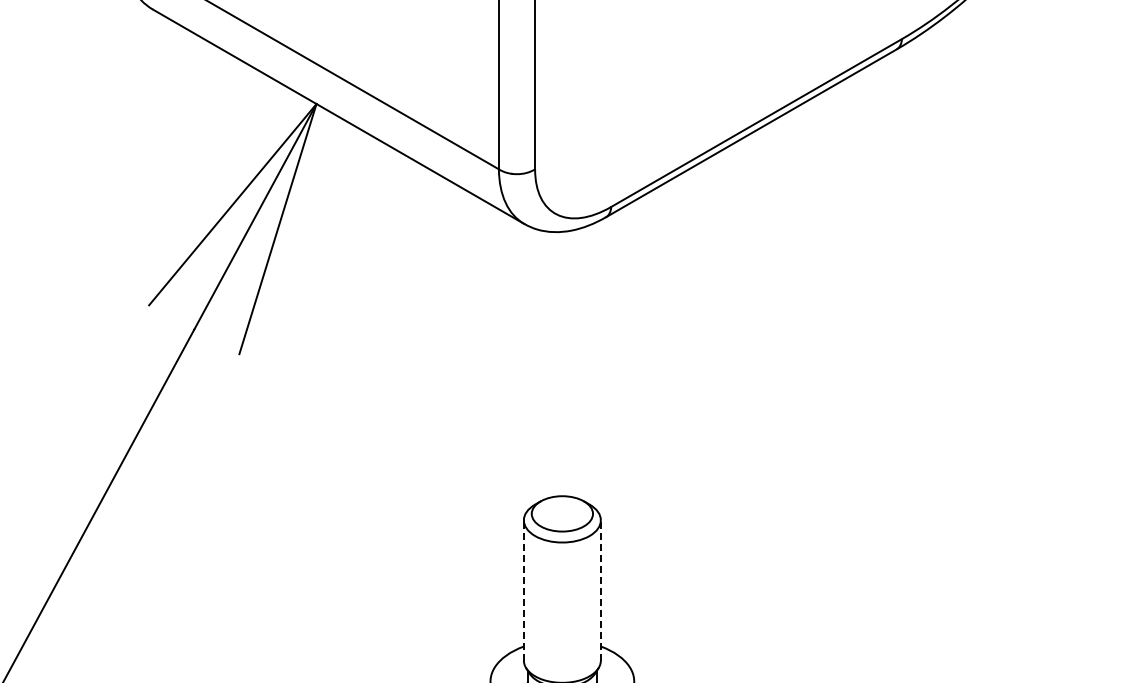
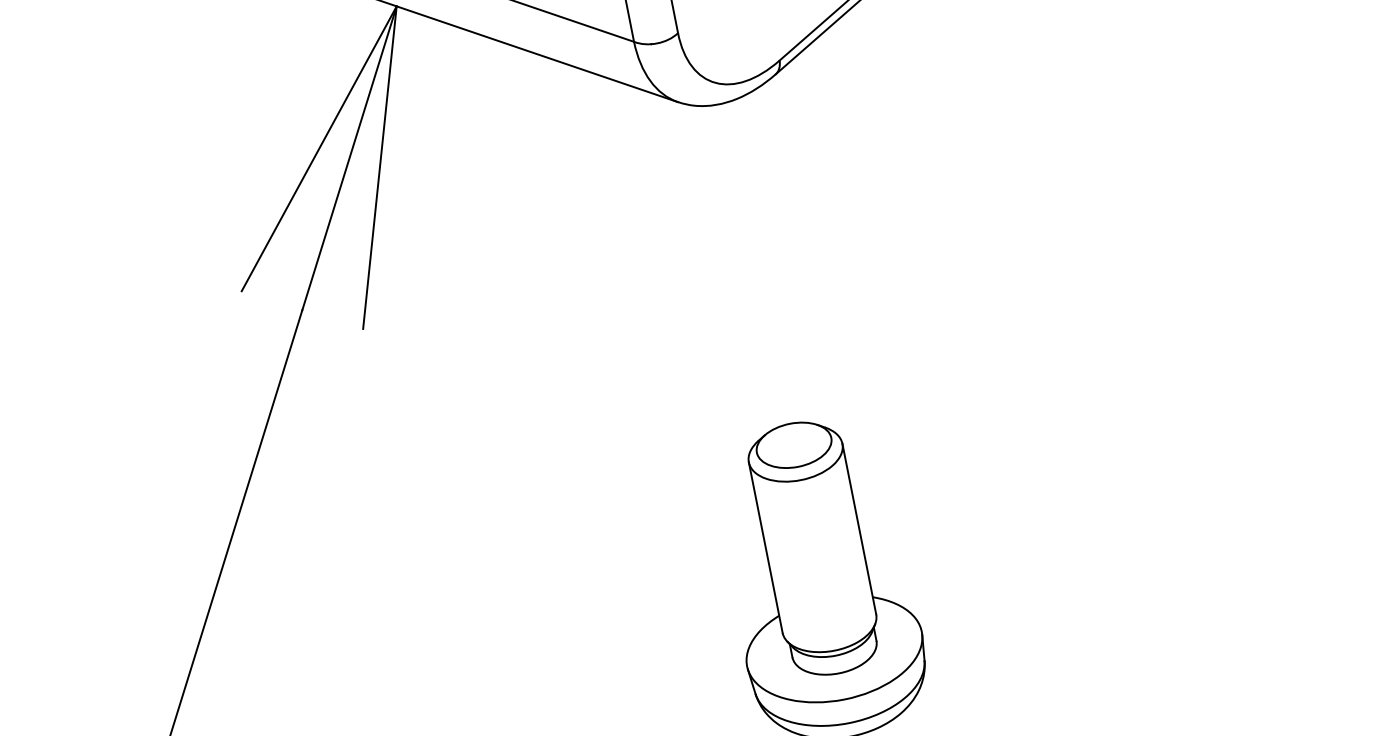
line: (523, 589) -> (765, 546), dashed -> solid
line: (600, 589) -> (858, 528), dashed -> solid

